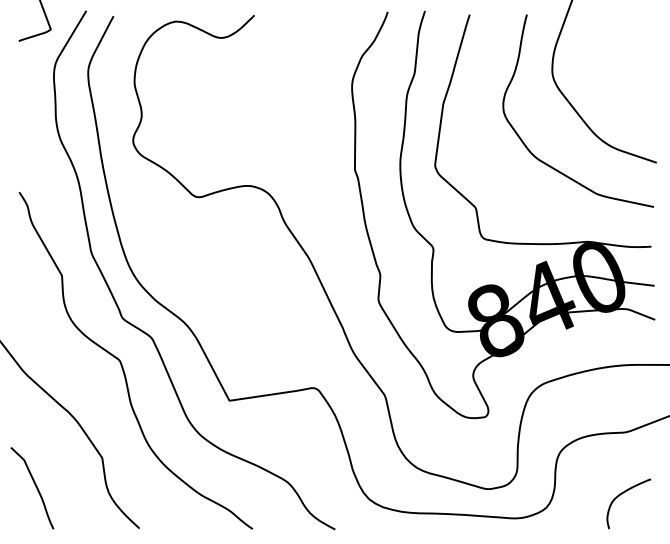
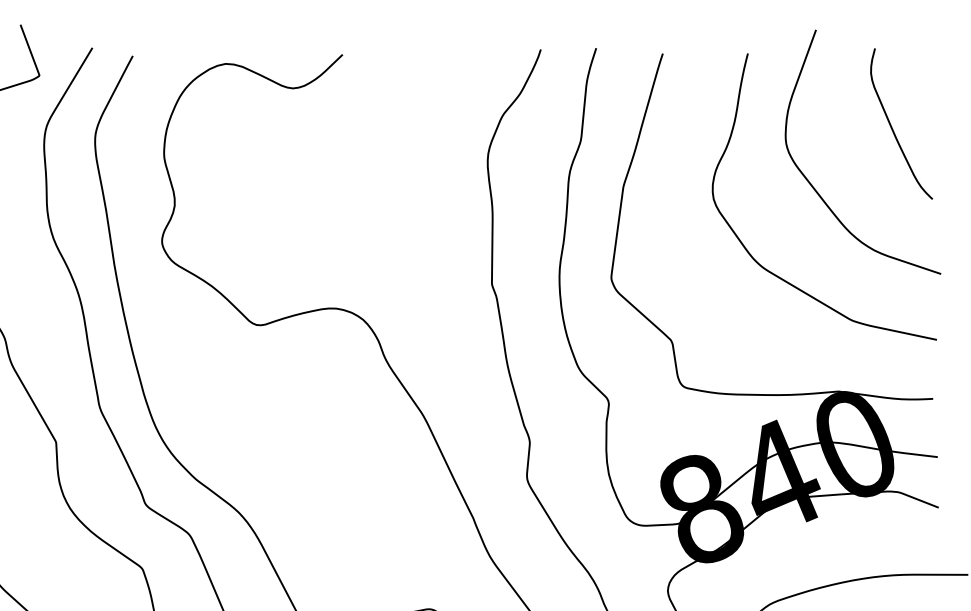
curve: (624, 63) -> (893, 126), added

